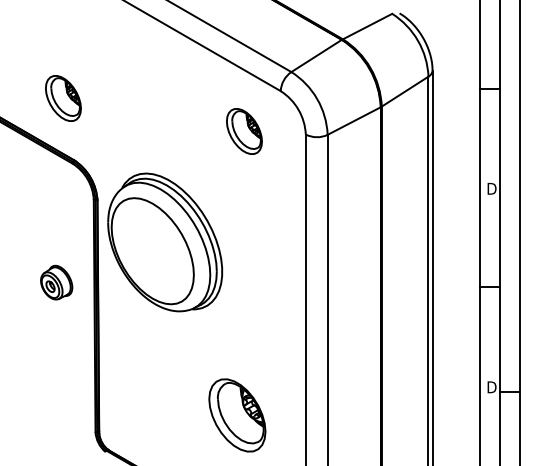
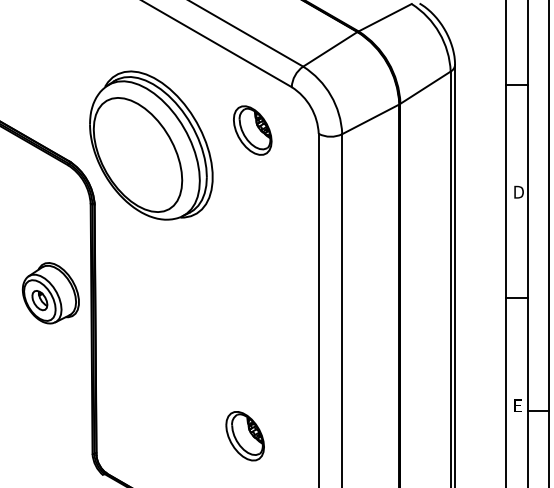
part: (63, 98) -> (58, 95), removed
part: (165, 242) -> (151, 145), moved
part: (56, 282) -> (50, 292), size x1.67
text: (491, 387) -> (518, 405), D -> E
part: (237, 415) -> (245, 436), size x0.62

